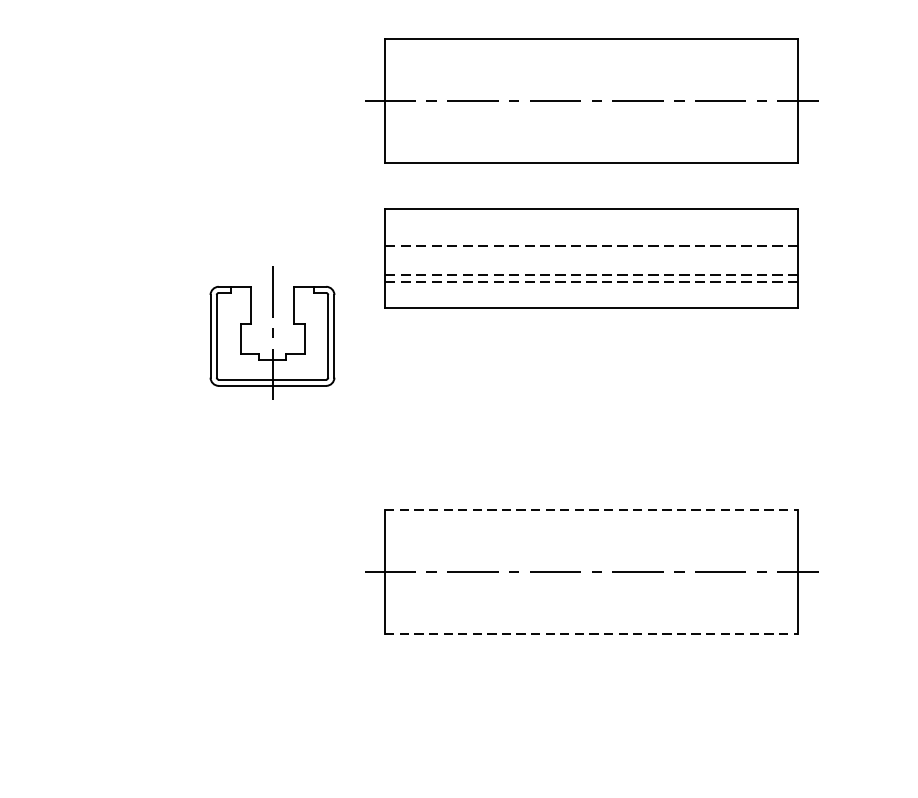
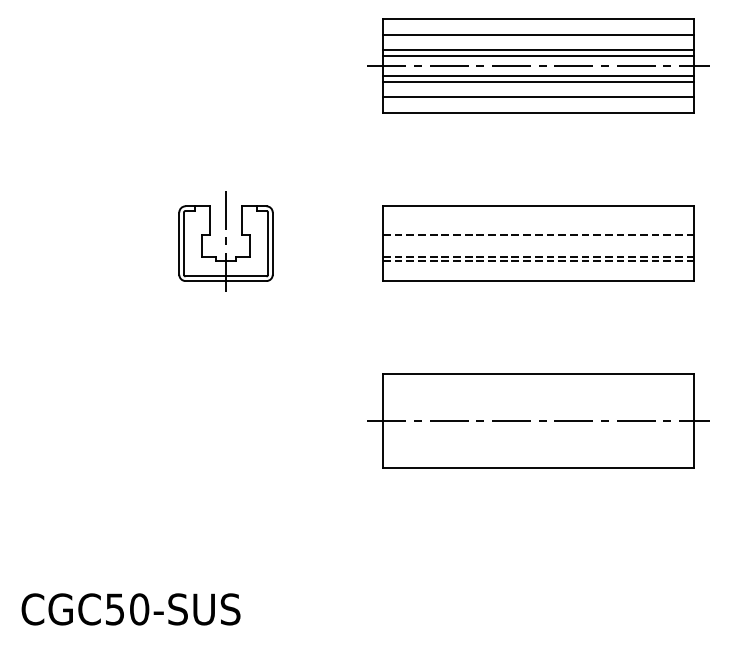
line: (591, 60) -> (538, 35), added
line: (591, 78) -> (538, 49), added
line: (591, 88) -> (538, 56), added
line: (591, 114) -> (538, 76), added
line: (591, 122) -> (538, 82), added
line: (591, 142) -> (538, 97), added
part: (591, 257) -> (538, 243), moved
part: (271, 333) -> (225, 241), moved
line: (591, 509) -> (538, 374), dashed -> solid
line: (591, 633) -> (538, 467), dashed -> solid

